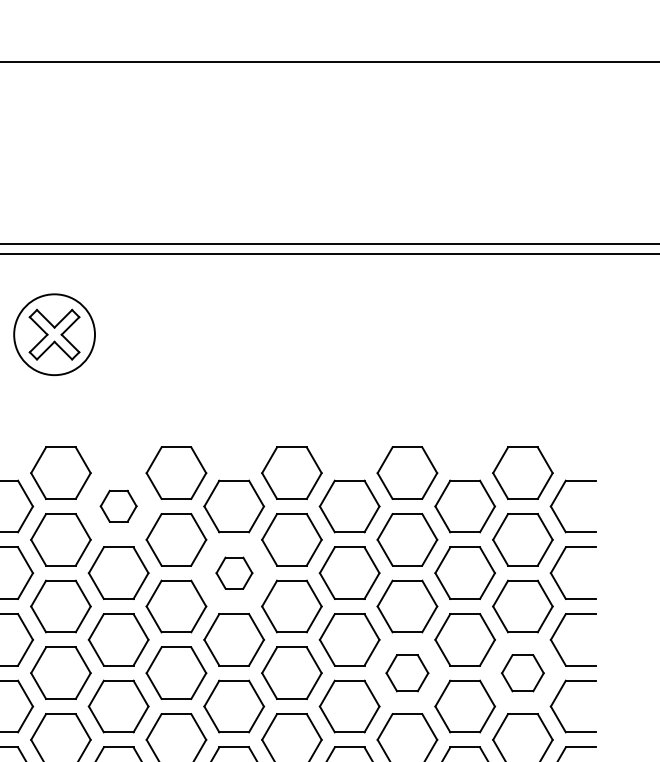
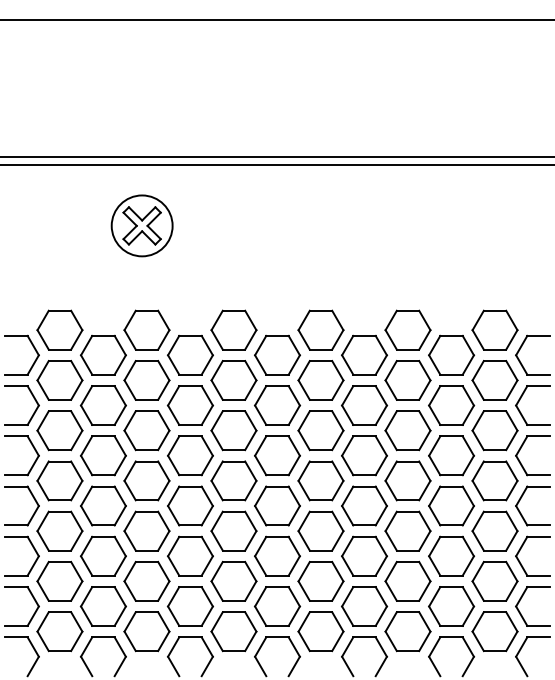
part: (118, 505) -> (190, 354), size x1.67
part: (234, 573) -> (277, 405), size x1.67
part: (406, 672) -> (407, 480), size x1.43
part: (522, 672) -> (494, 480), size x1.43

